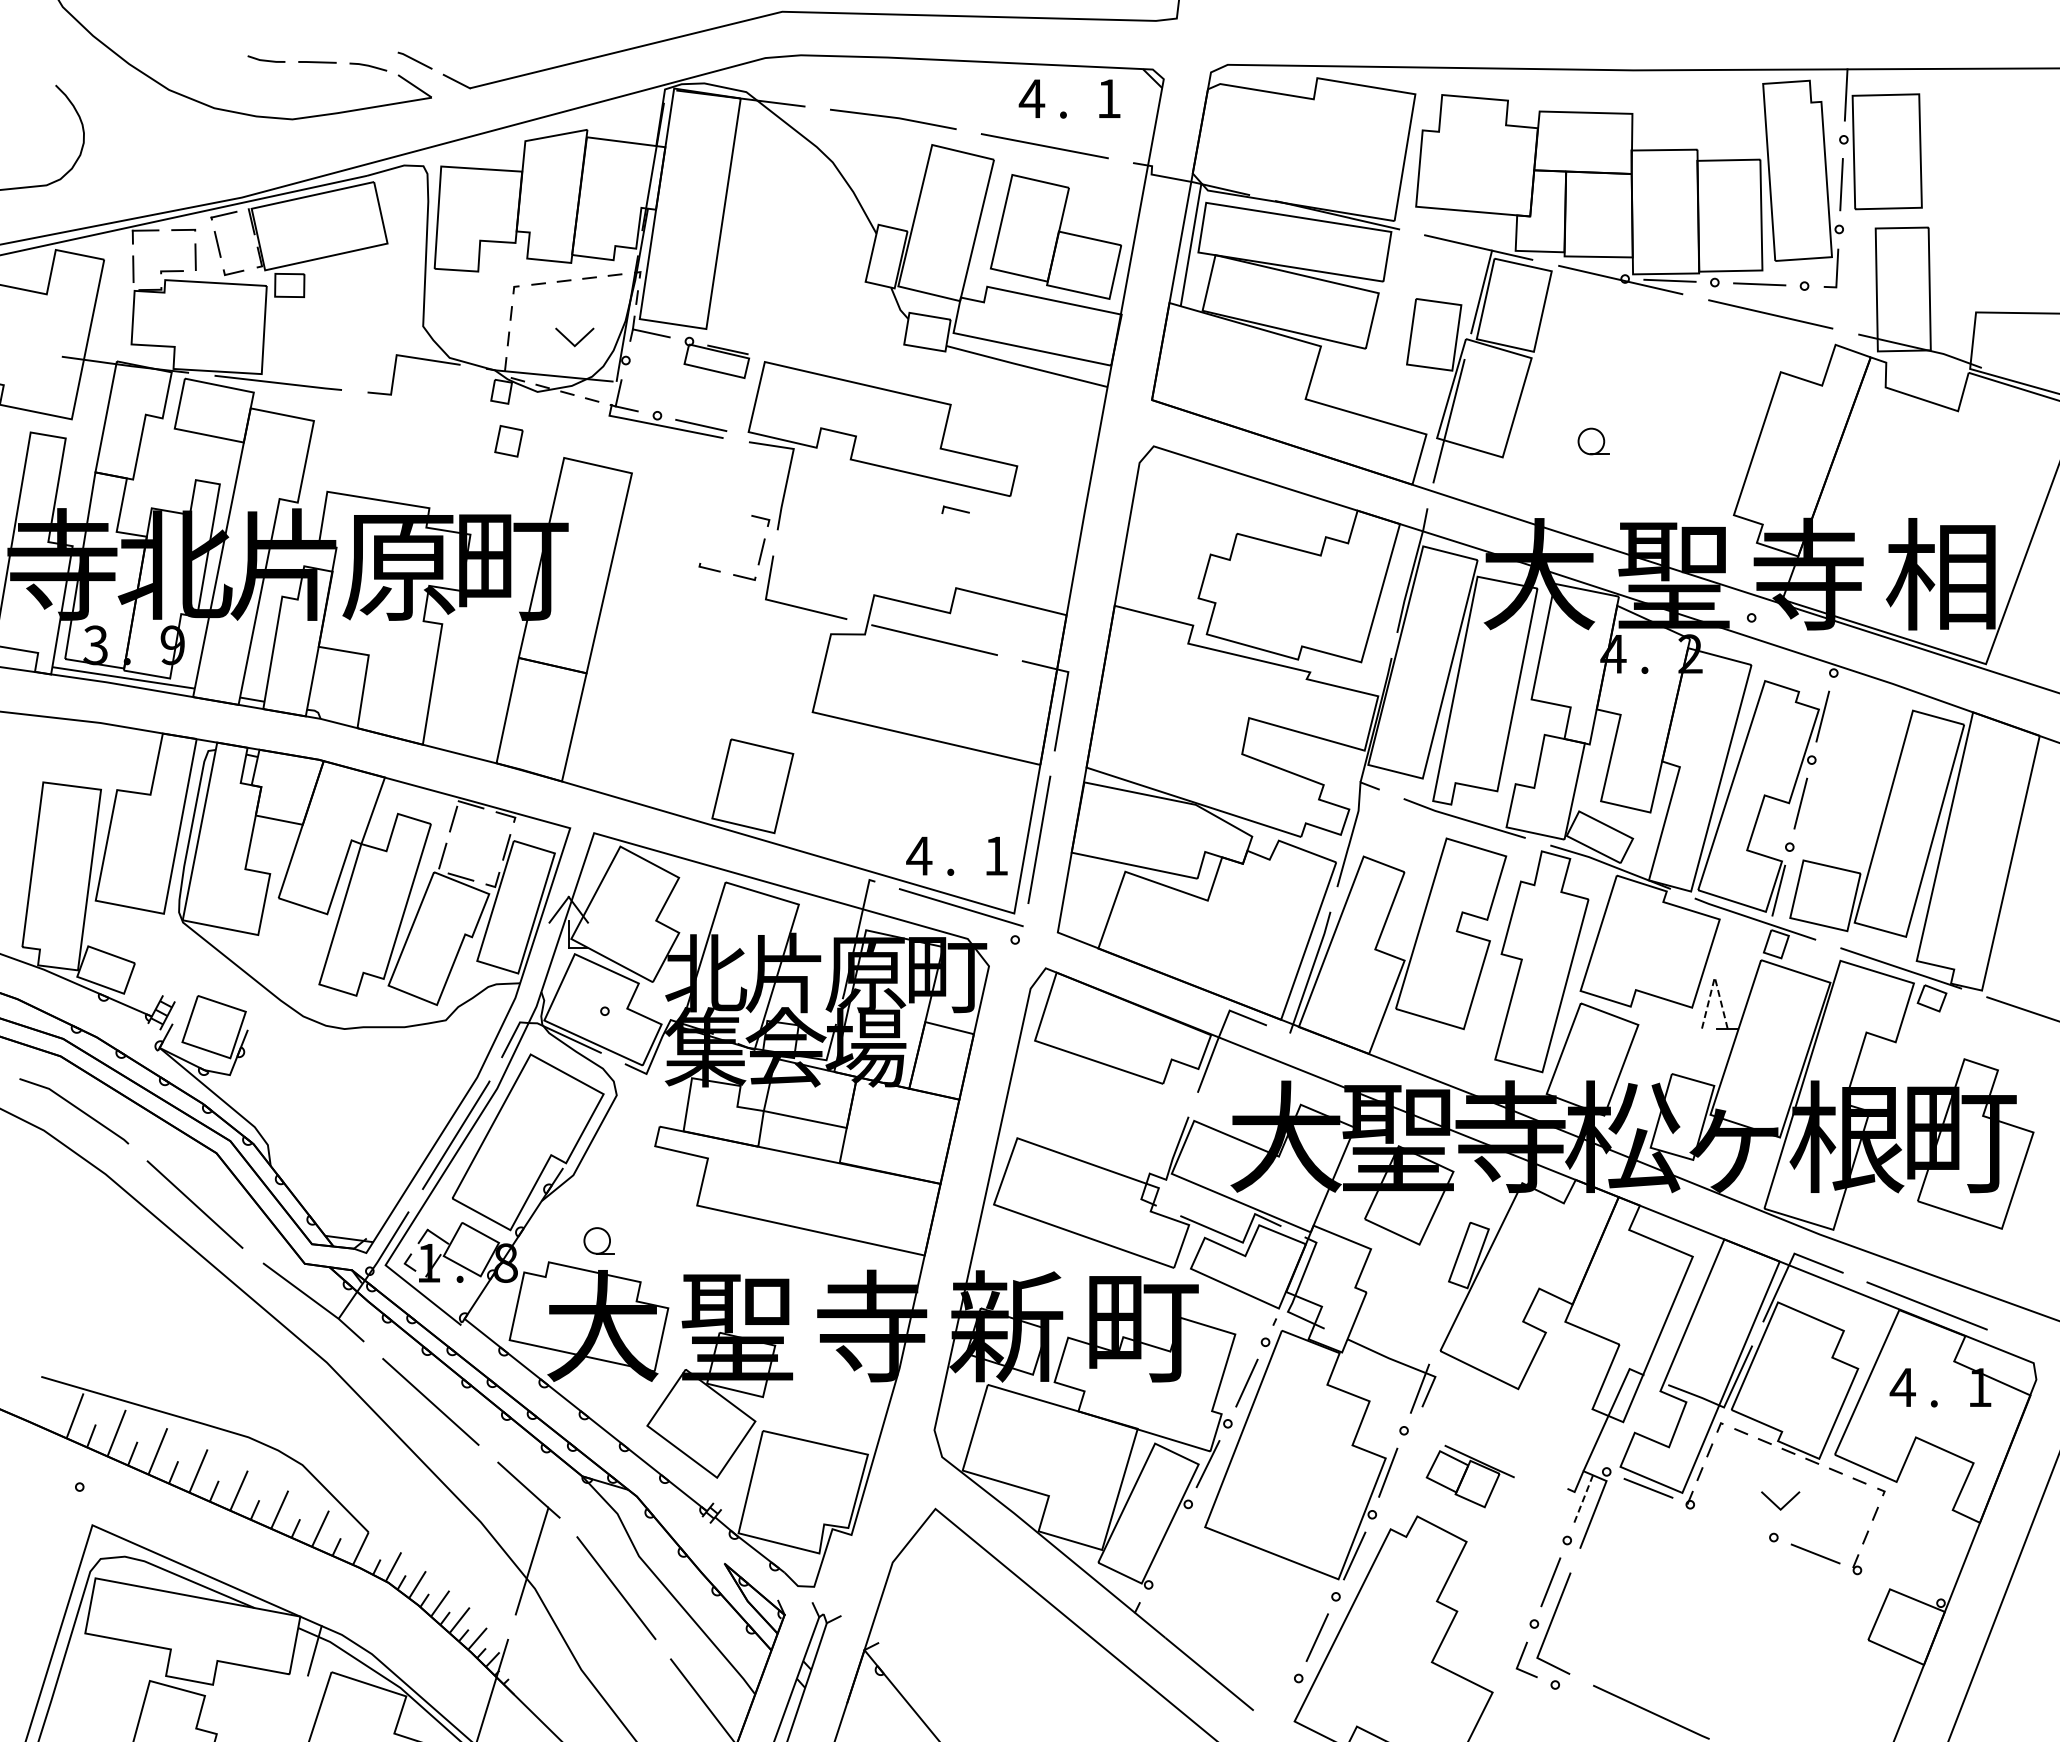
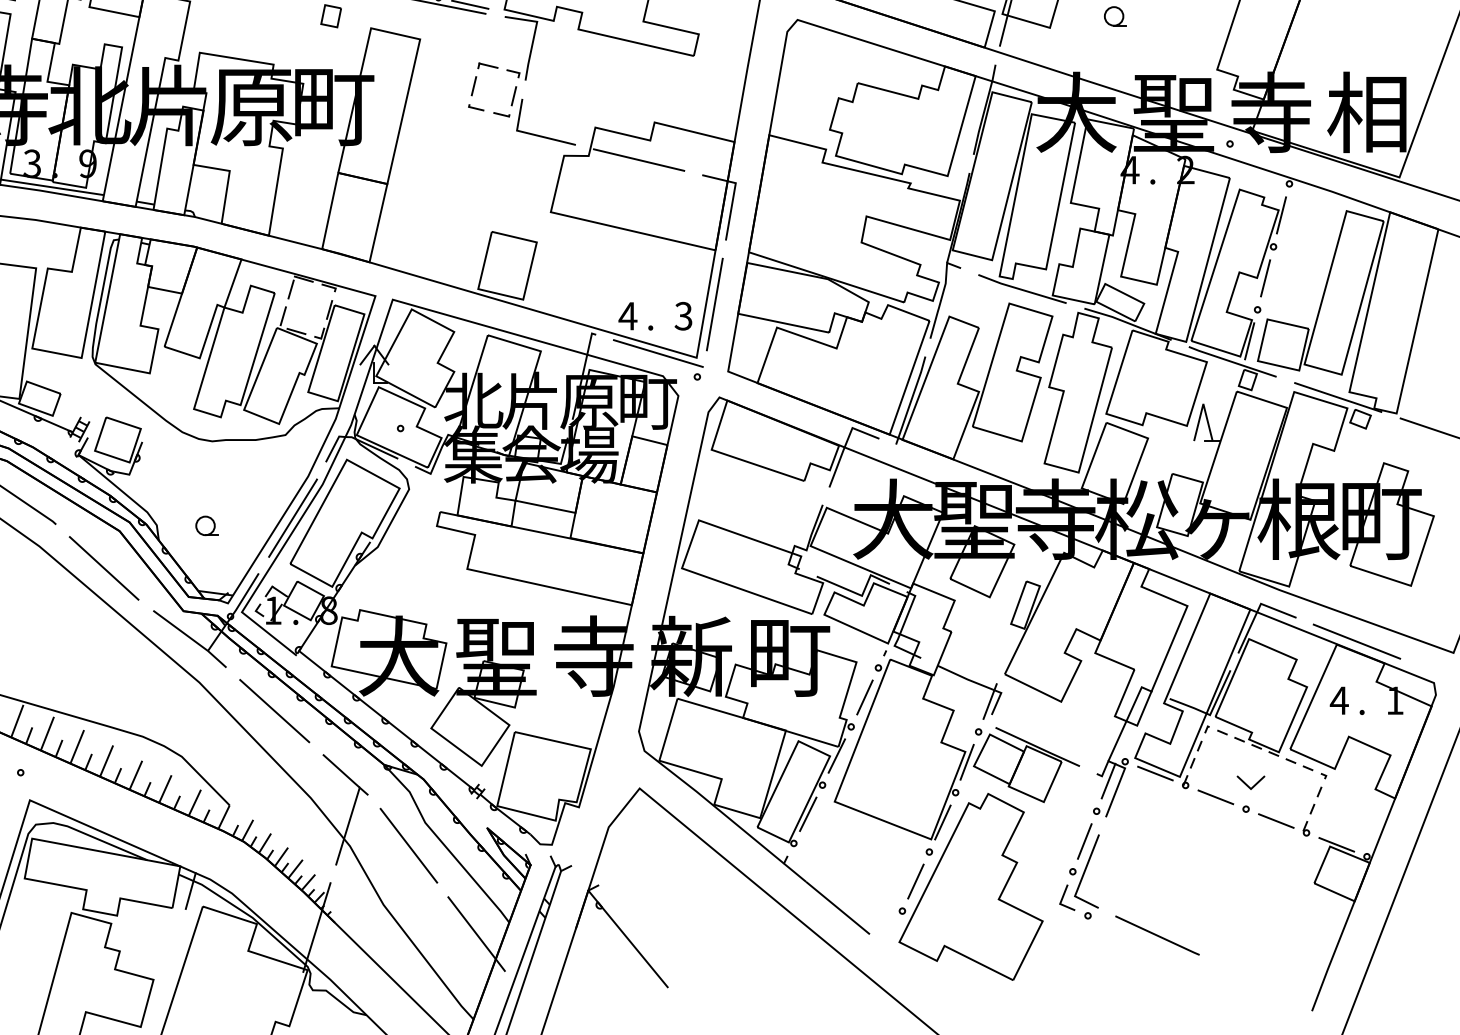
part: (955, 509) -> (487, 65), moved
line: (706, 537) -> (474, 85), added
text: (995, 855) -> (683, 315), 1 -> 3
line: (1714, 977) -> (1203, 404), dashed -> solid
part: (598, 1240) -> (206, 525), moved
part: (1470, 1476) -> (1026, 765), size x1.67
line: (1583, 1498) -> (1108, 780), dashed -> solid
line: (1731, 1520) -> (1215, 796), added
line: (1168, 1544) -> (808, 814), added
line: (1899, 1586) -> (1336, 844), added

